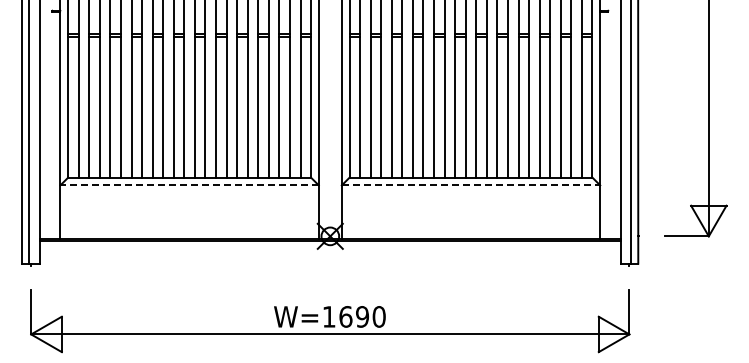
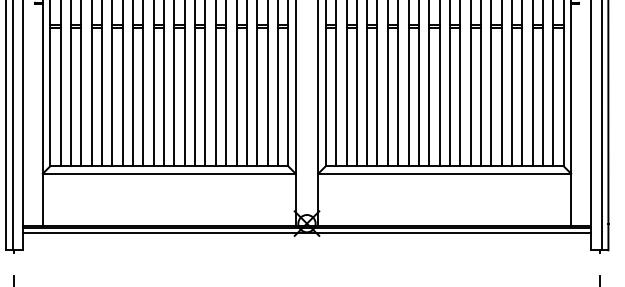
line: (189, 185) -> (169, 173), dashed -> solid
line: (471, 185) -> (445, 173), dashed -> solid
line: (330, 245) -> (307, 232), added

